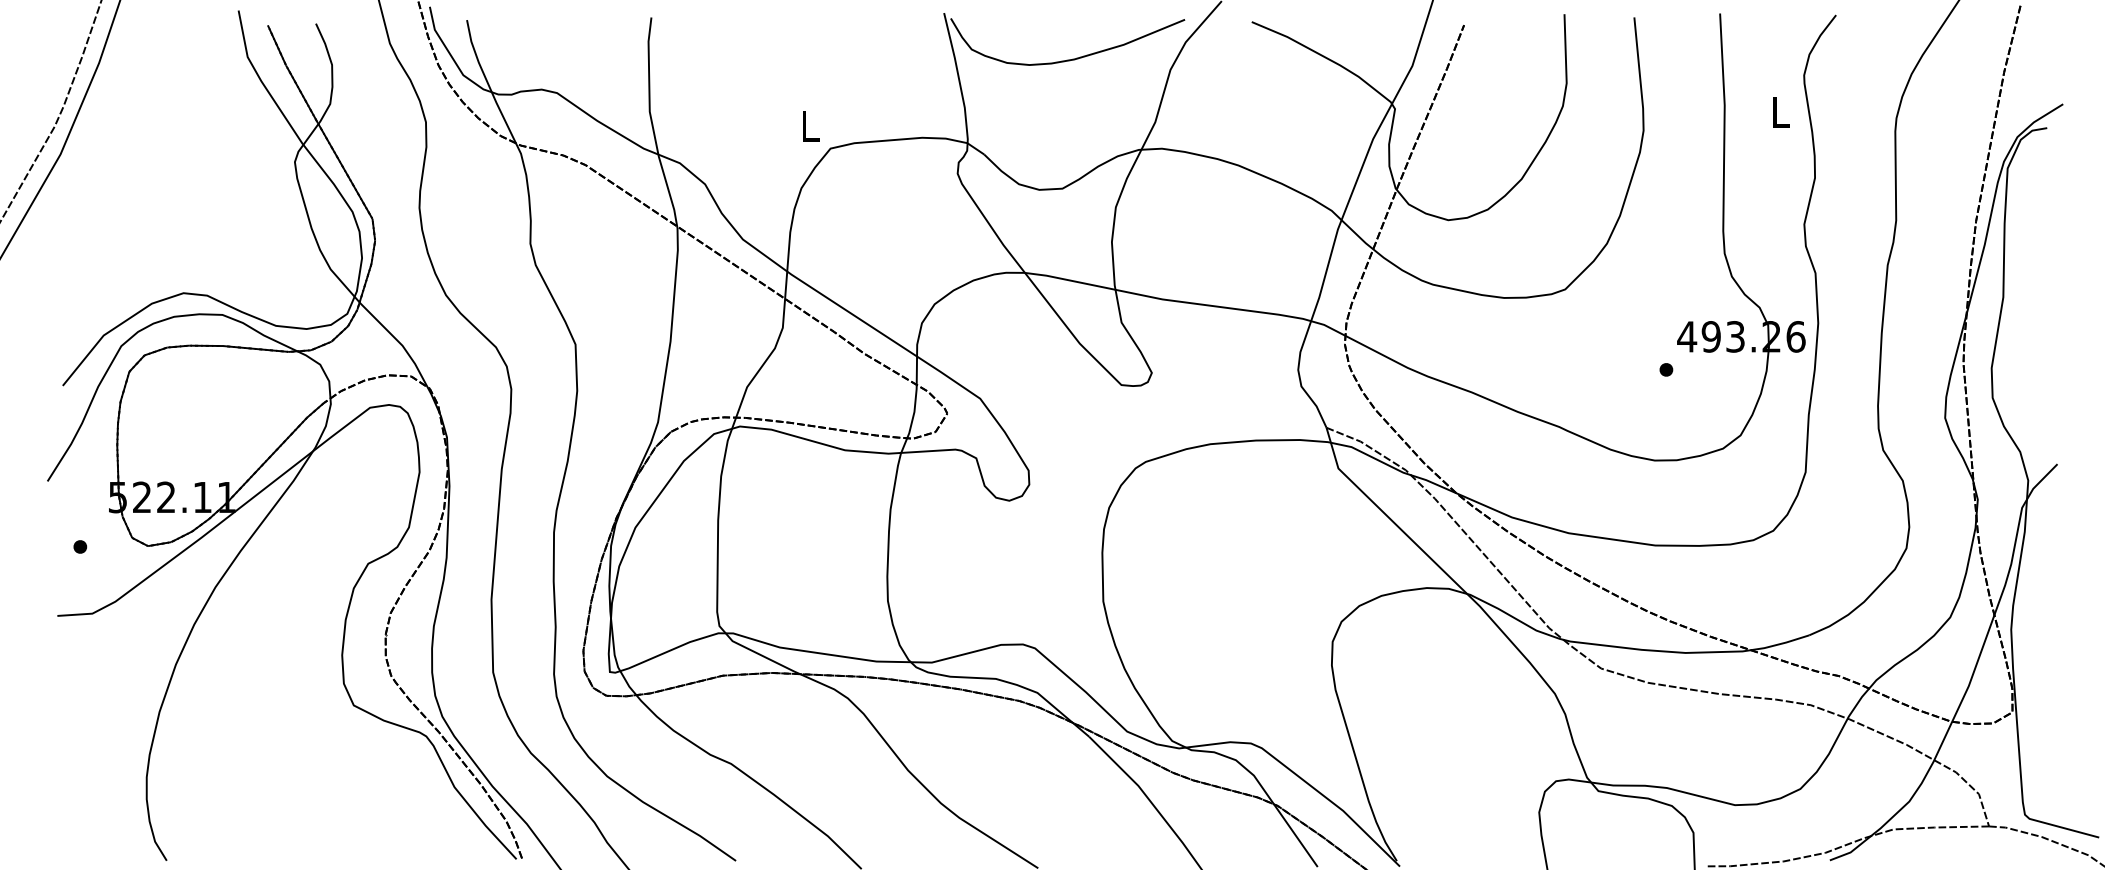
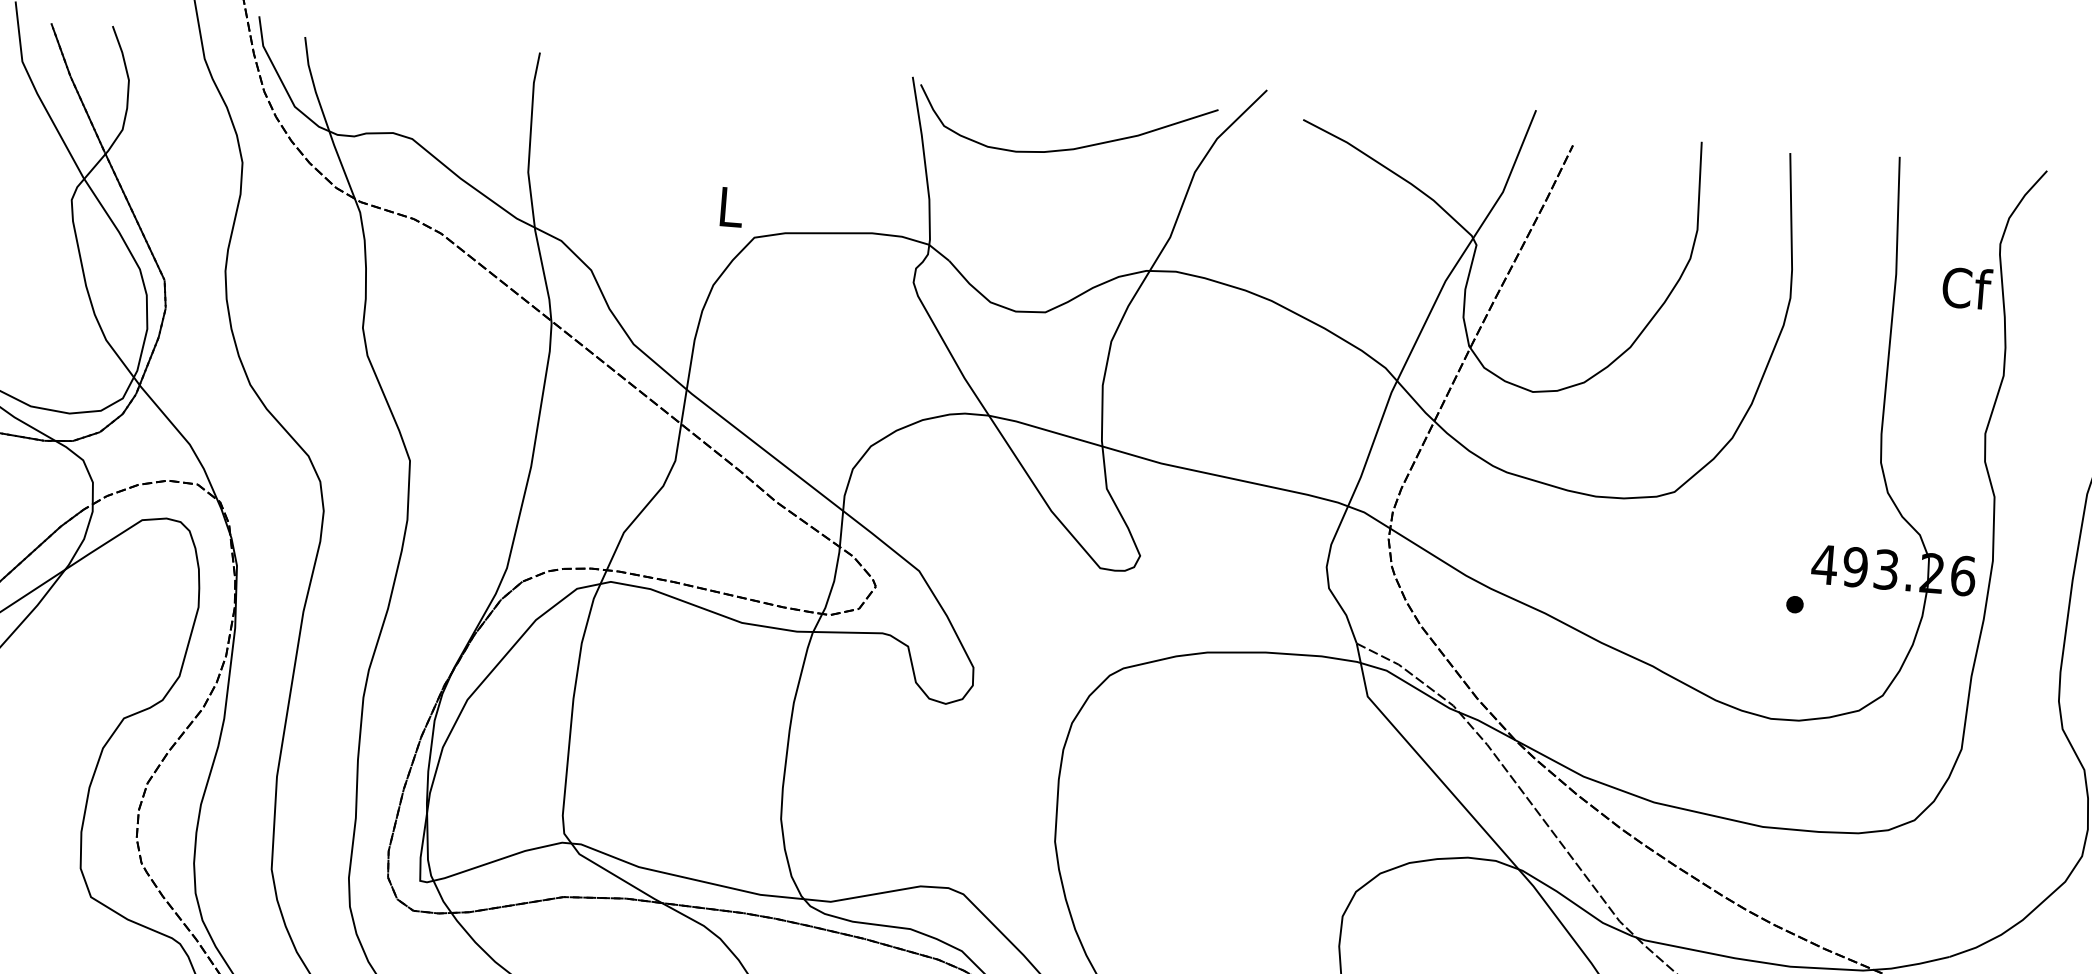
text: (1781, 111) -> (1967, 287), L -> Cf

